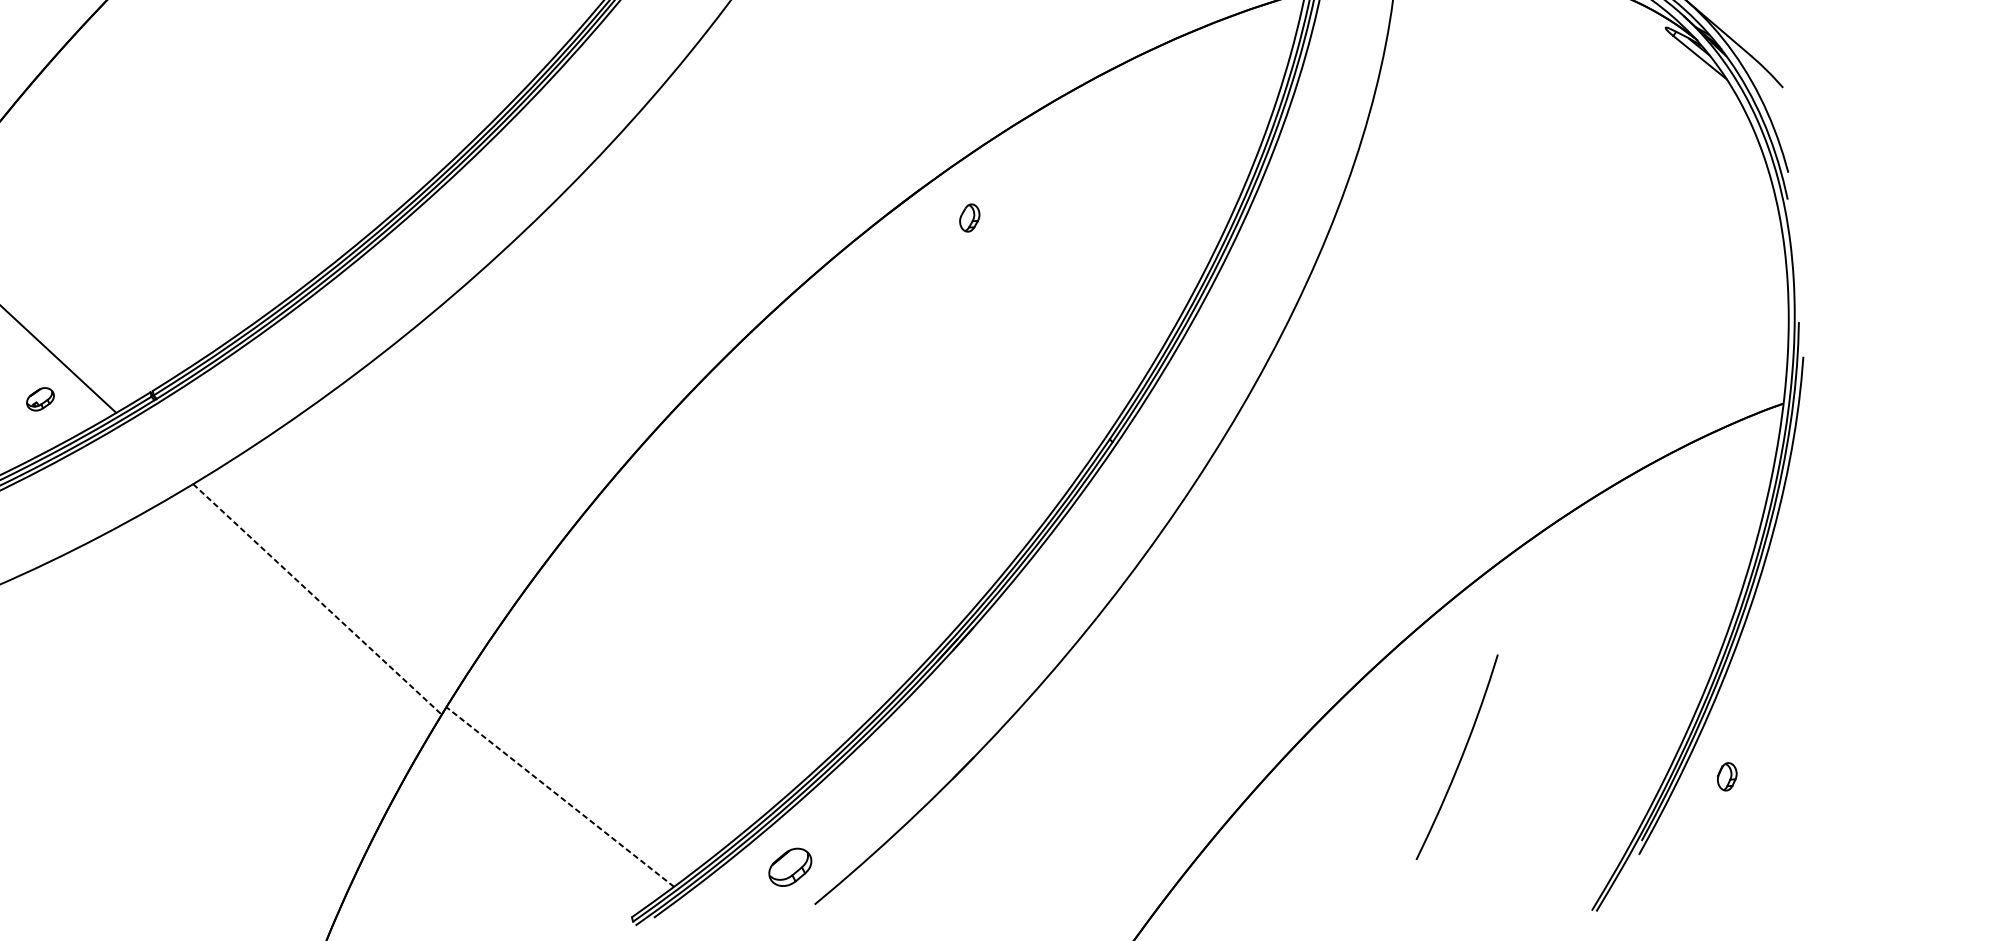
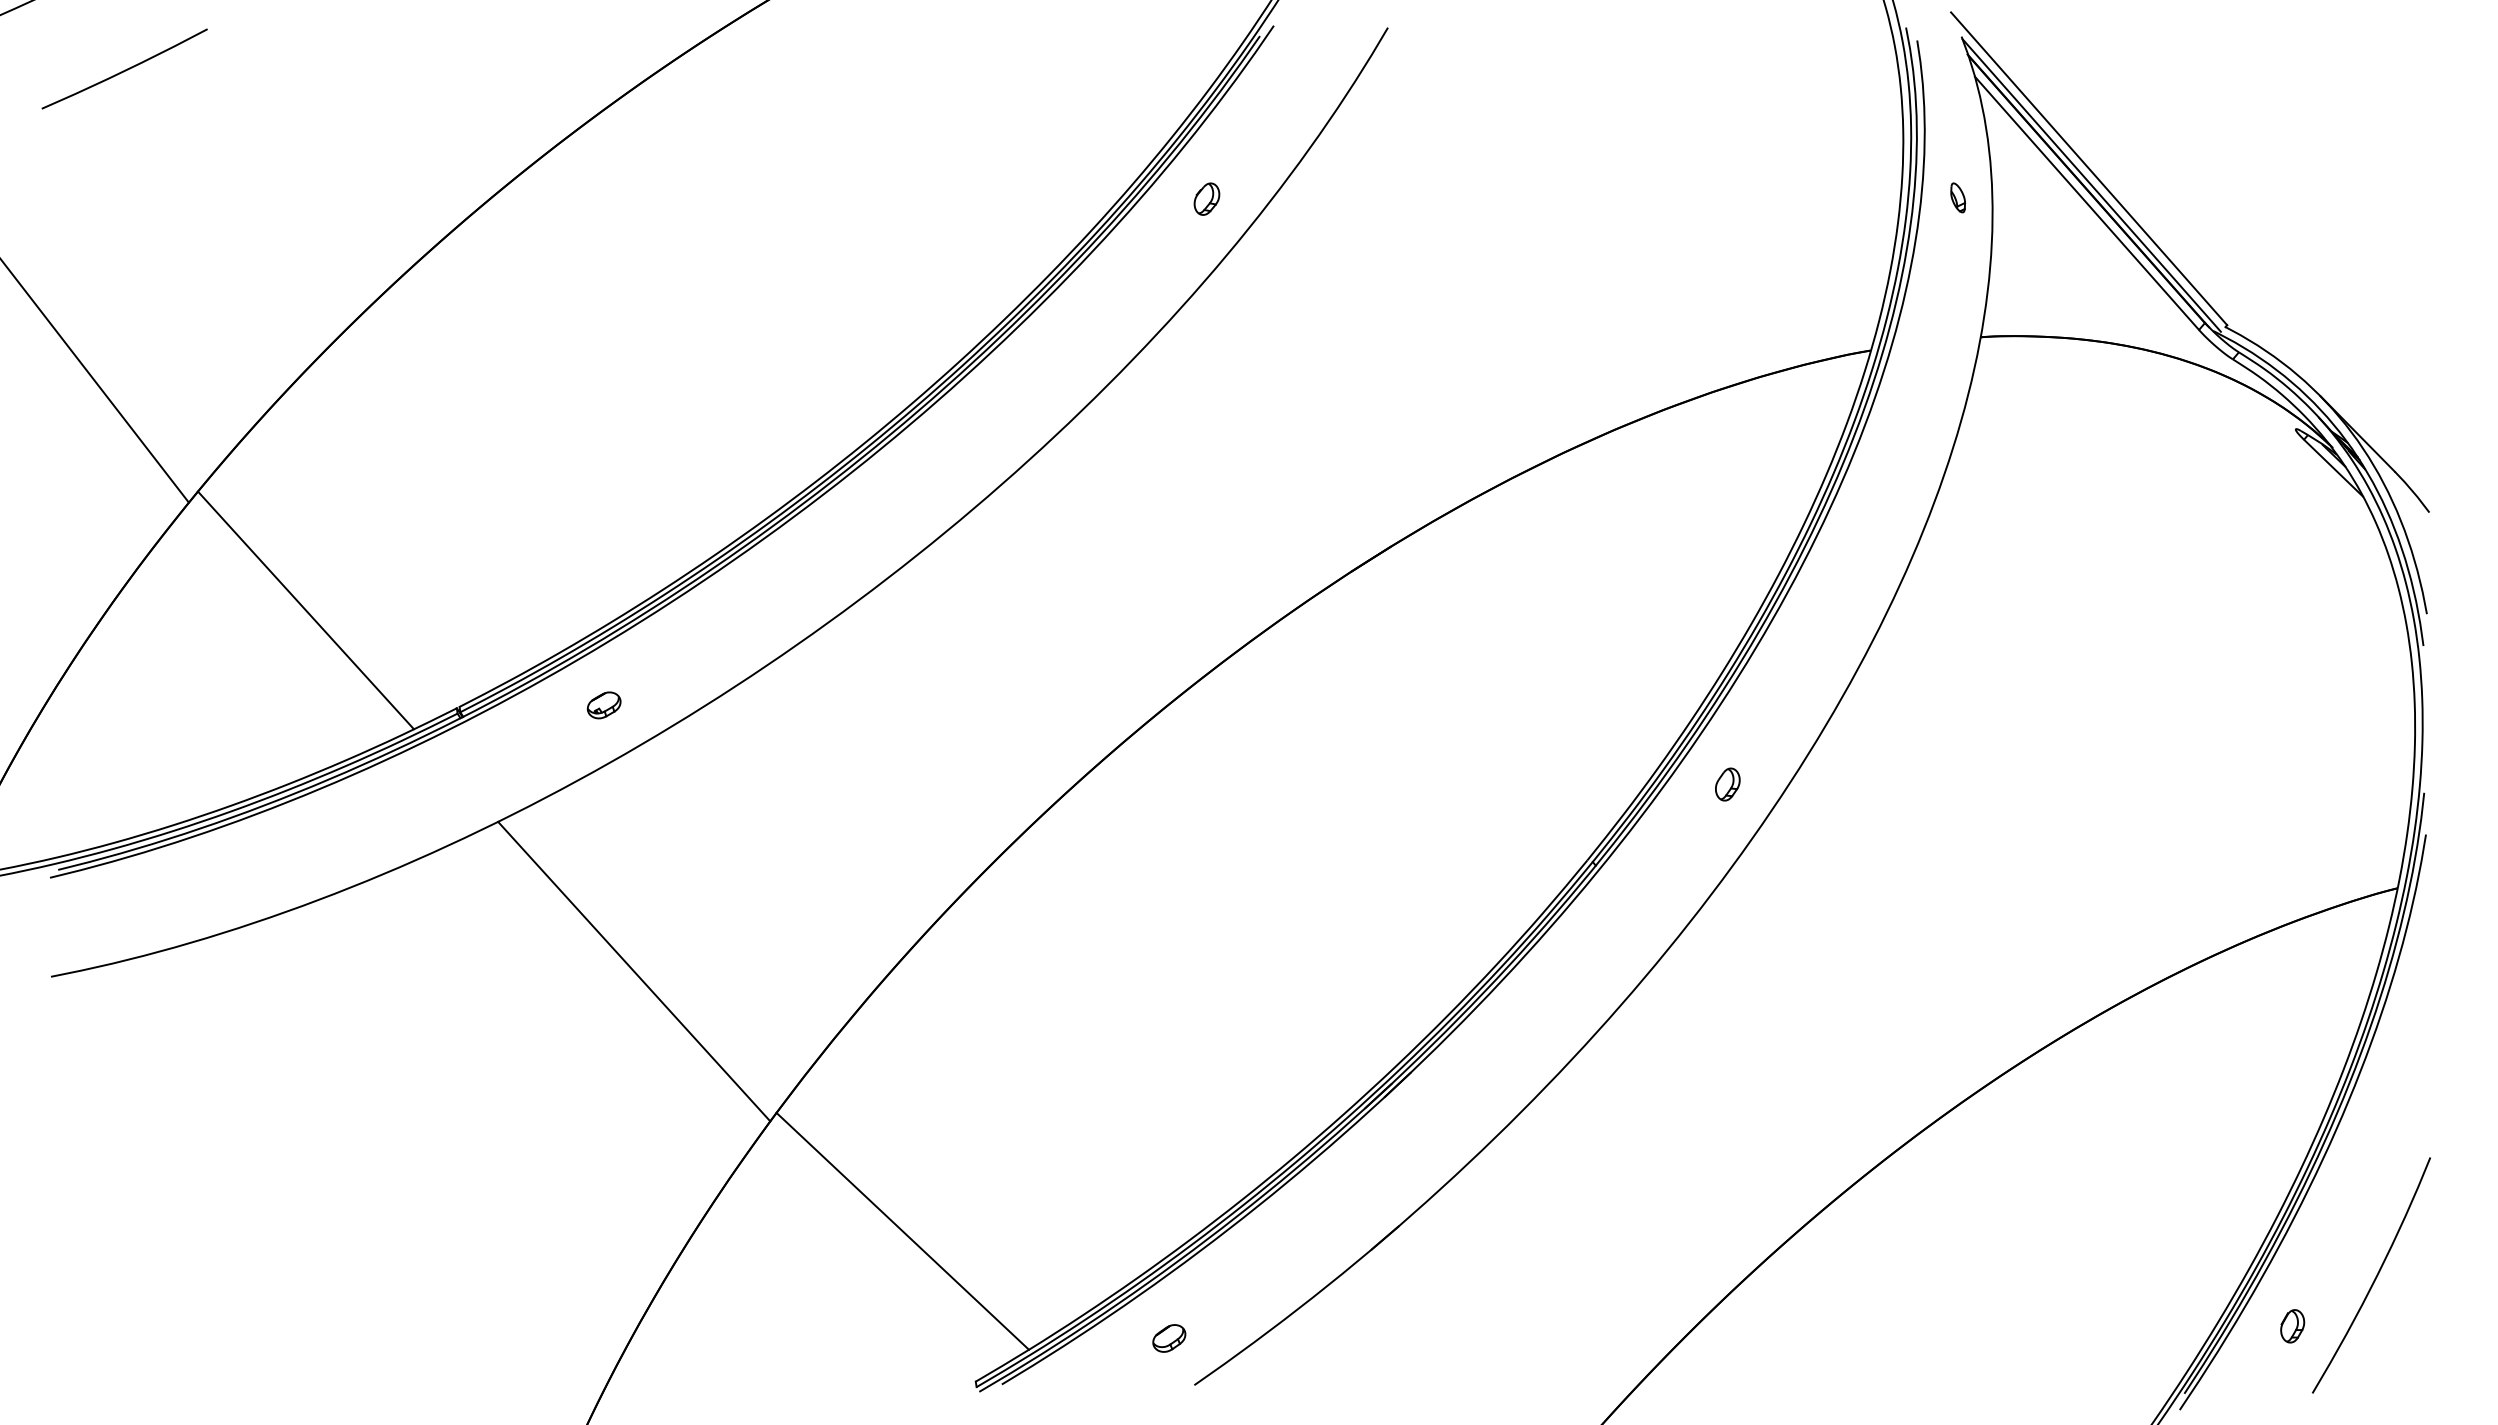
part: (969, 218) -> (1727, 784), moved
part: (39, 399) -> (603, 705), moved
line: (317, 599) -> (634, 971), dashed -> solid
curve: (1460, 757) -> (2375, 1276), moved
line: (560, 797) -> (902, 1231), dashed -> solid
part: (790, 867) -> (1169, 1338), size x0.62

